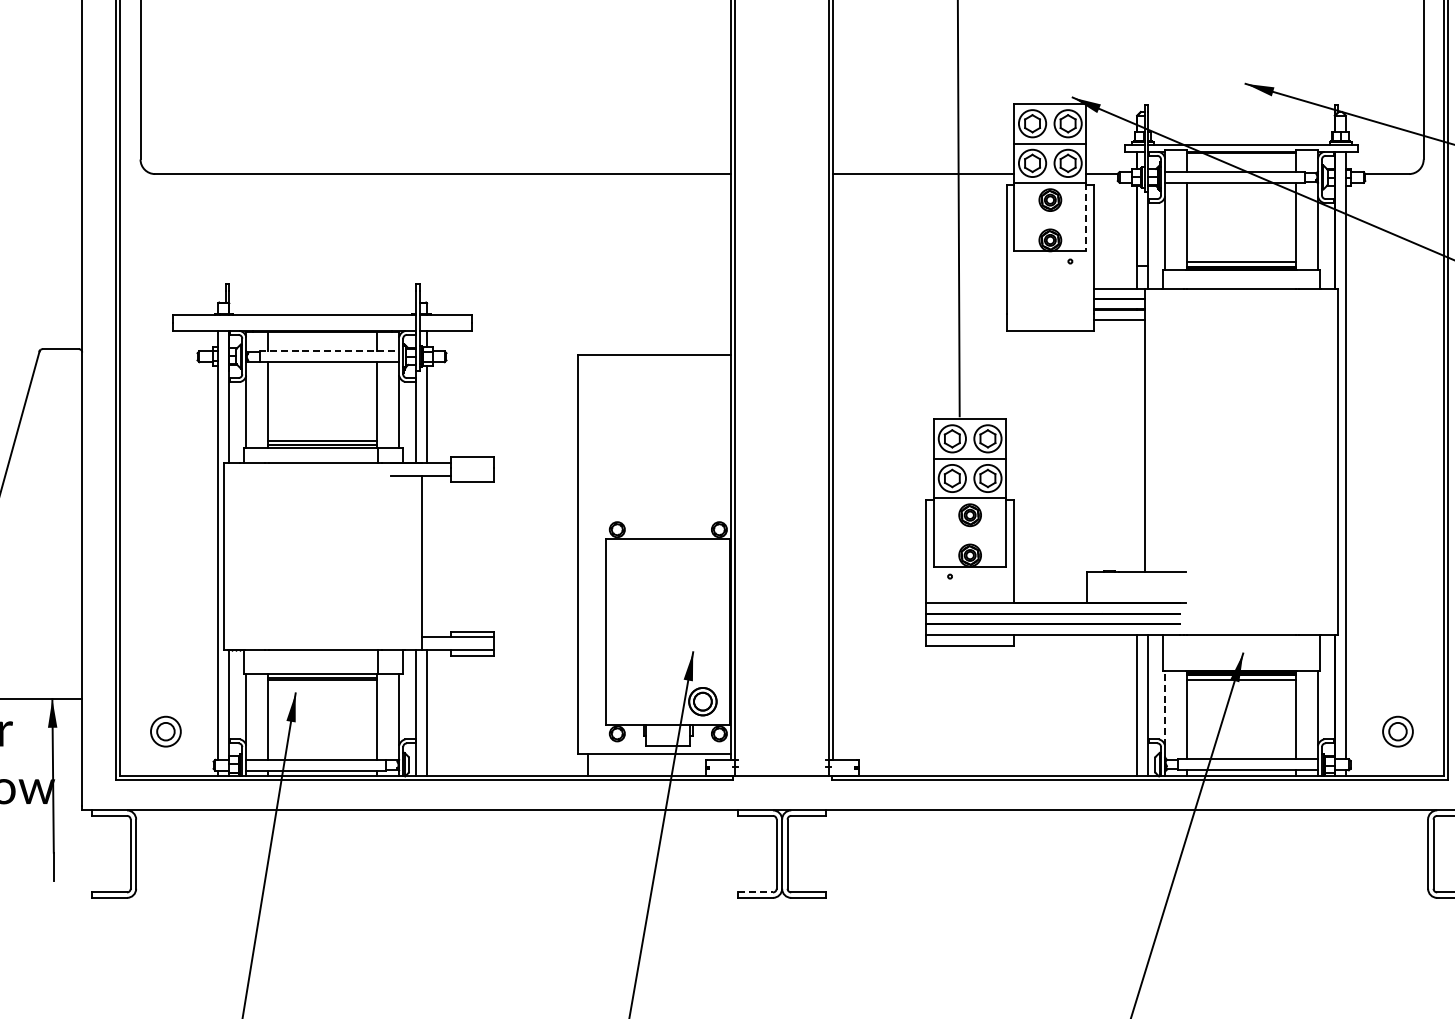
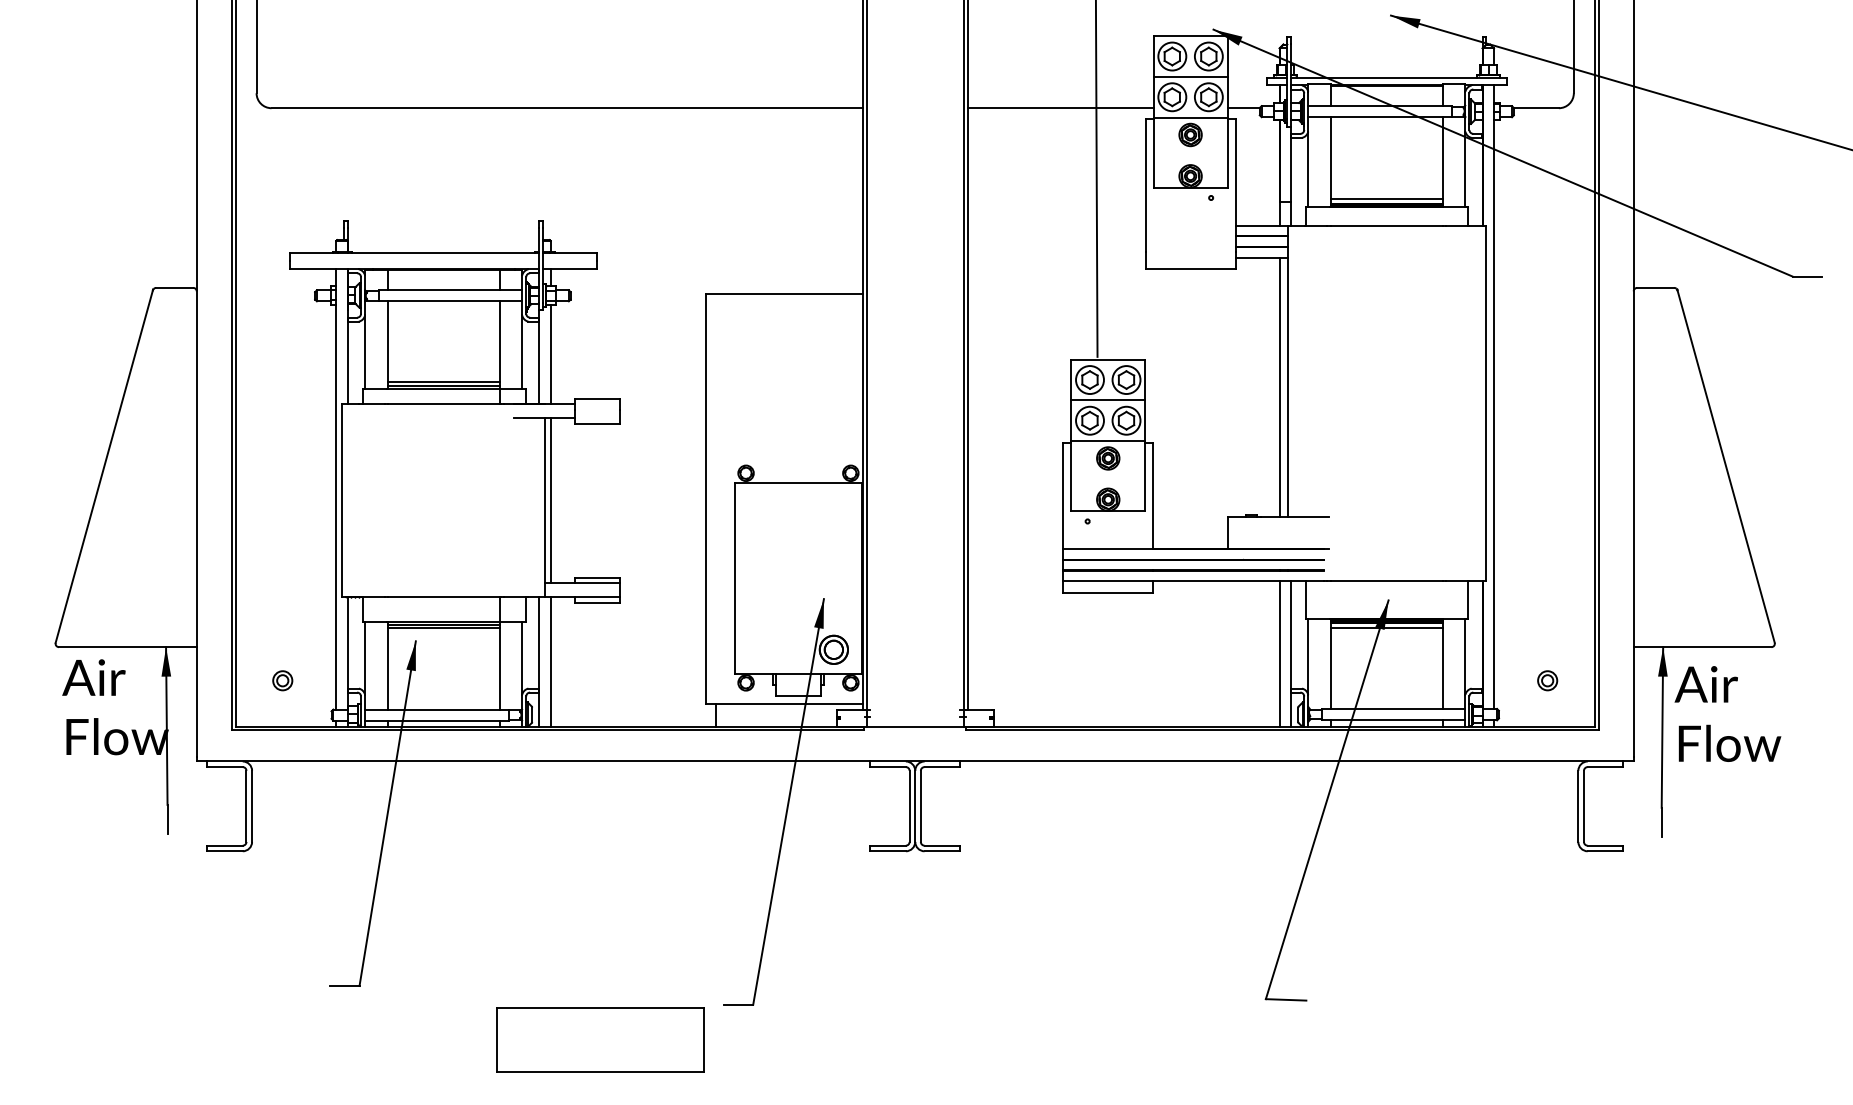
line: (1086, 218) -> (1227, 153), dashed -> solid
line: (329, 351) -> (450, 290), dashed -> solid
line: (1136, 445) -> (1279, 386), added
line: (426, 556) -> (550, 500), added
line: (1165, 708) -> (1308, 656), dashed -> solid
part: (165, 731) -> (282, 680), size x0.62
part: (1398, 731) -> (1547, 680), size x0.62
line: (756, 892) -> (888, 845), dashed -> solid

